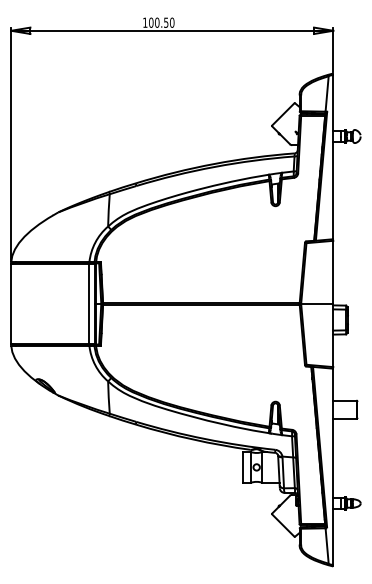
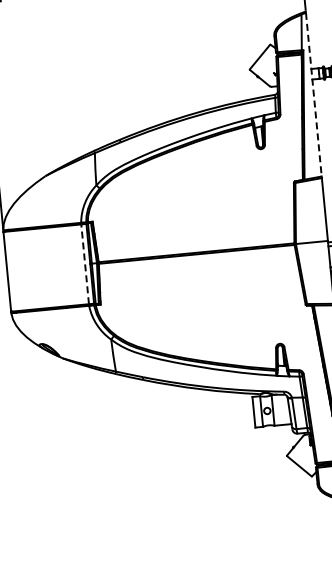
line: (333, 157) -> (314, 95), solid -> dashed
line: (89, 303) -> (85, 263), solid -> dashed

